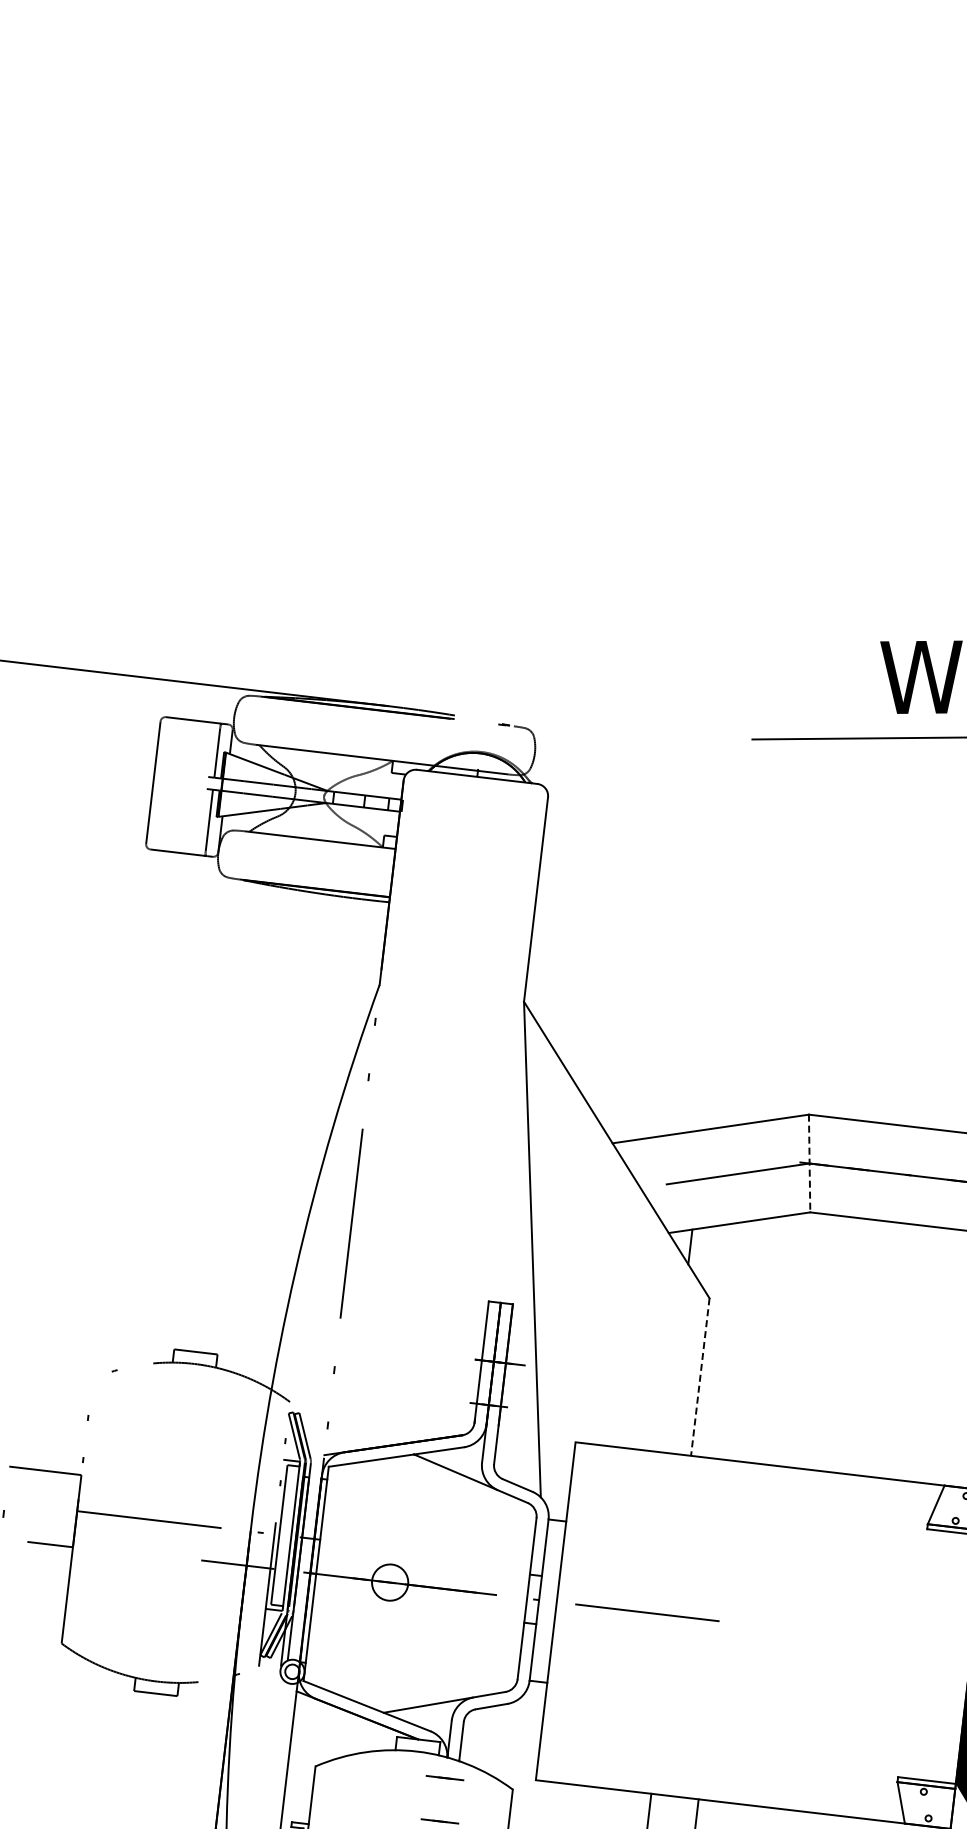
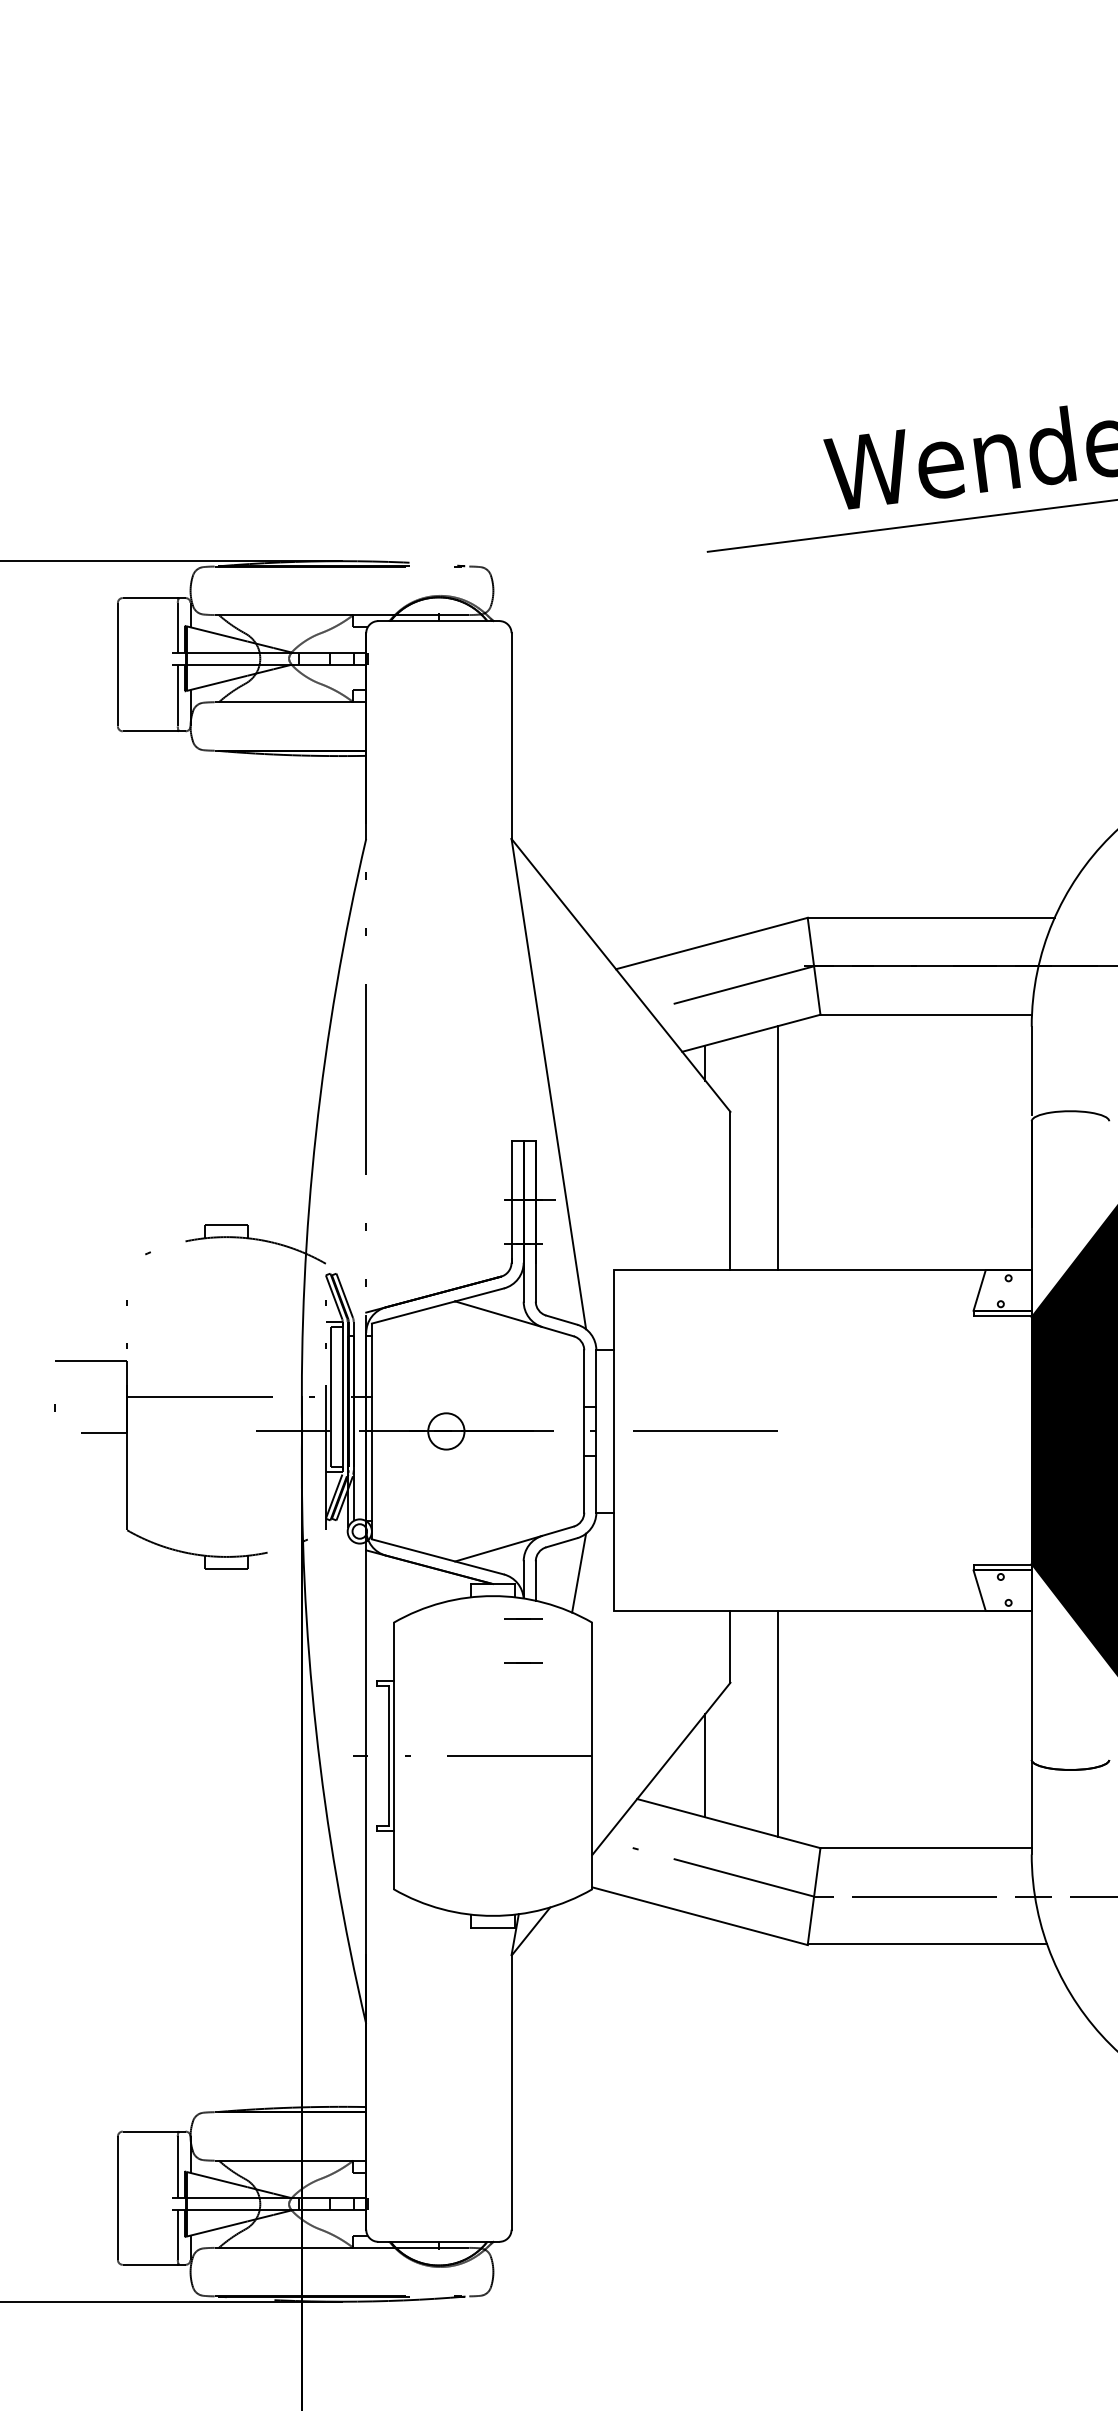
line: (810, 1163) -> (814, 966), dashed -> solid
line: (753, 1340) -> (778, 1148), added
line: (700, 1377) -> (730, 1191), dashed -> solid
line: (505, 1738) -> (579, 1572), added

